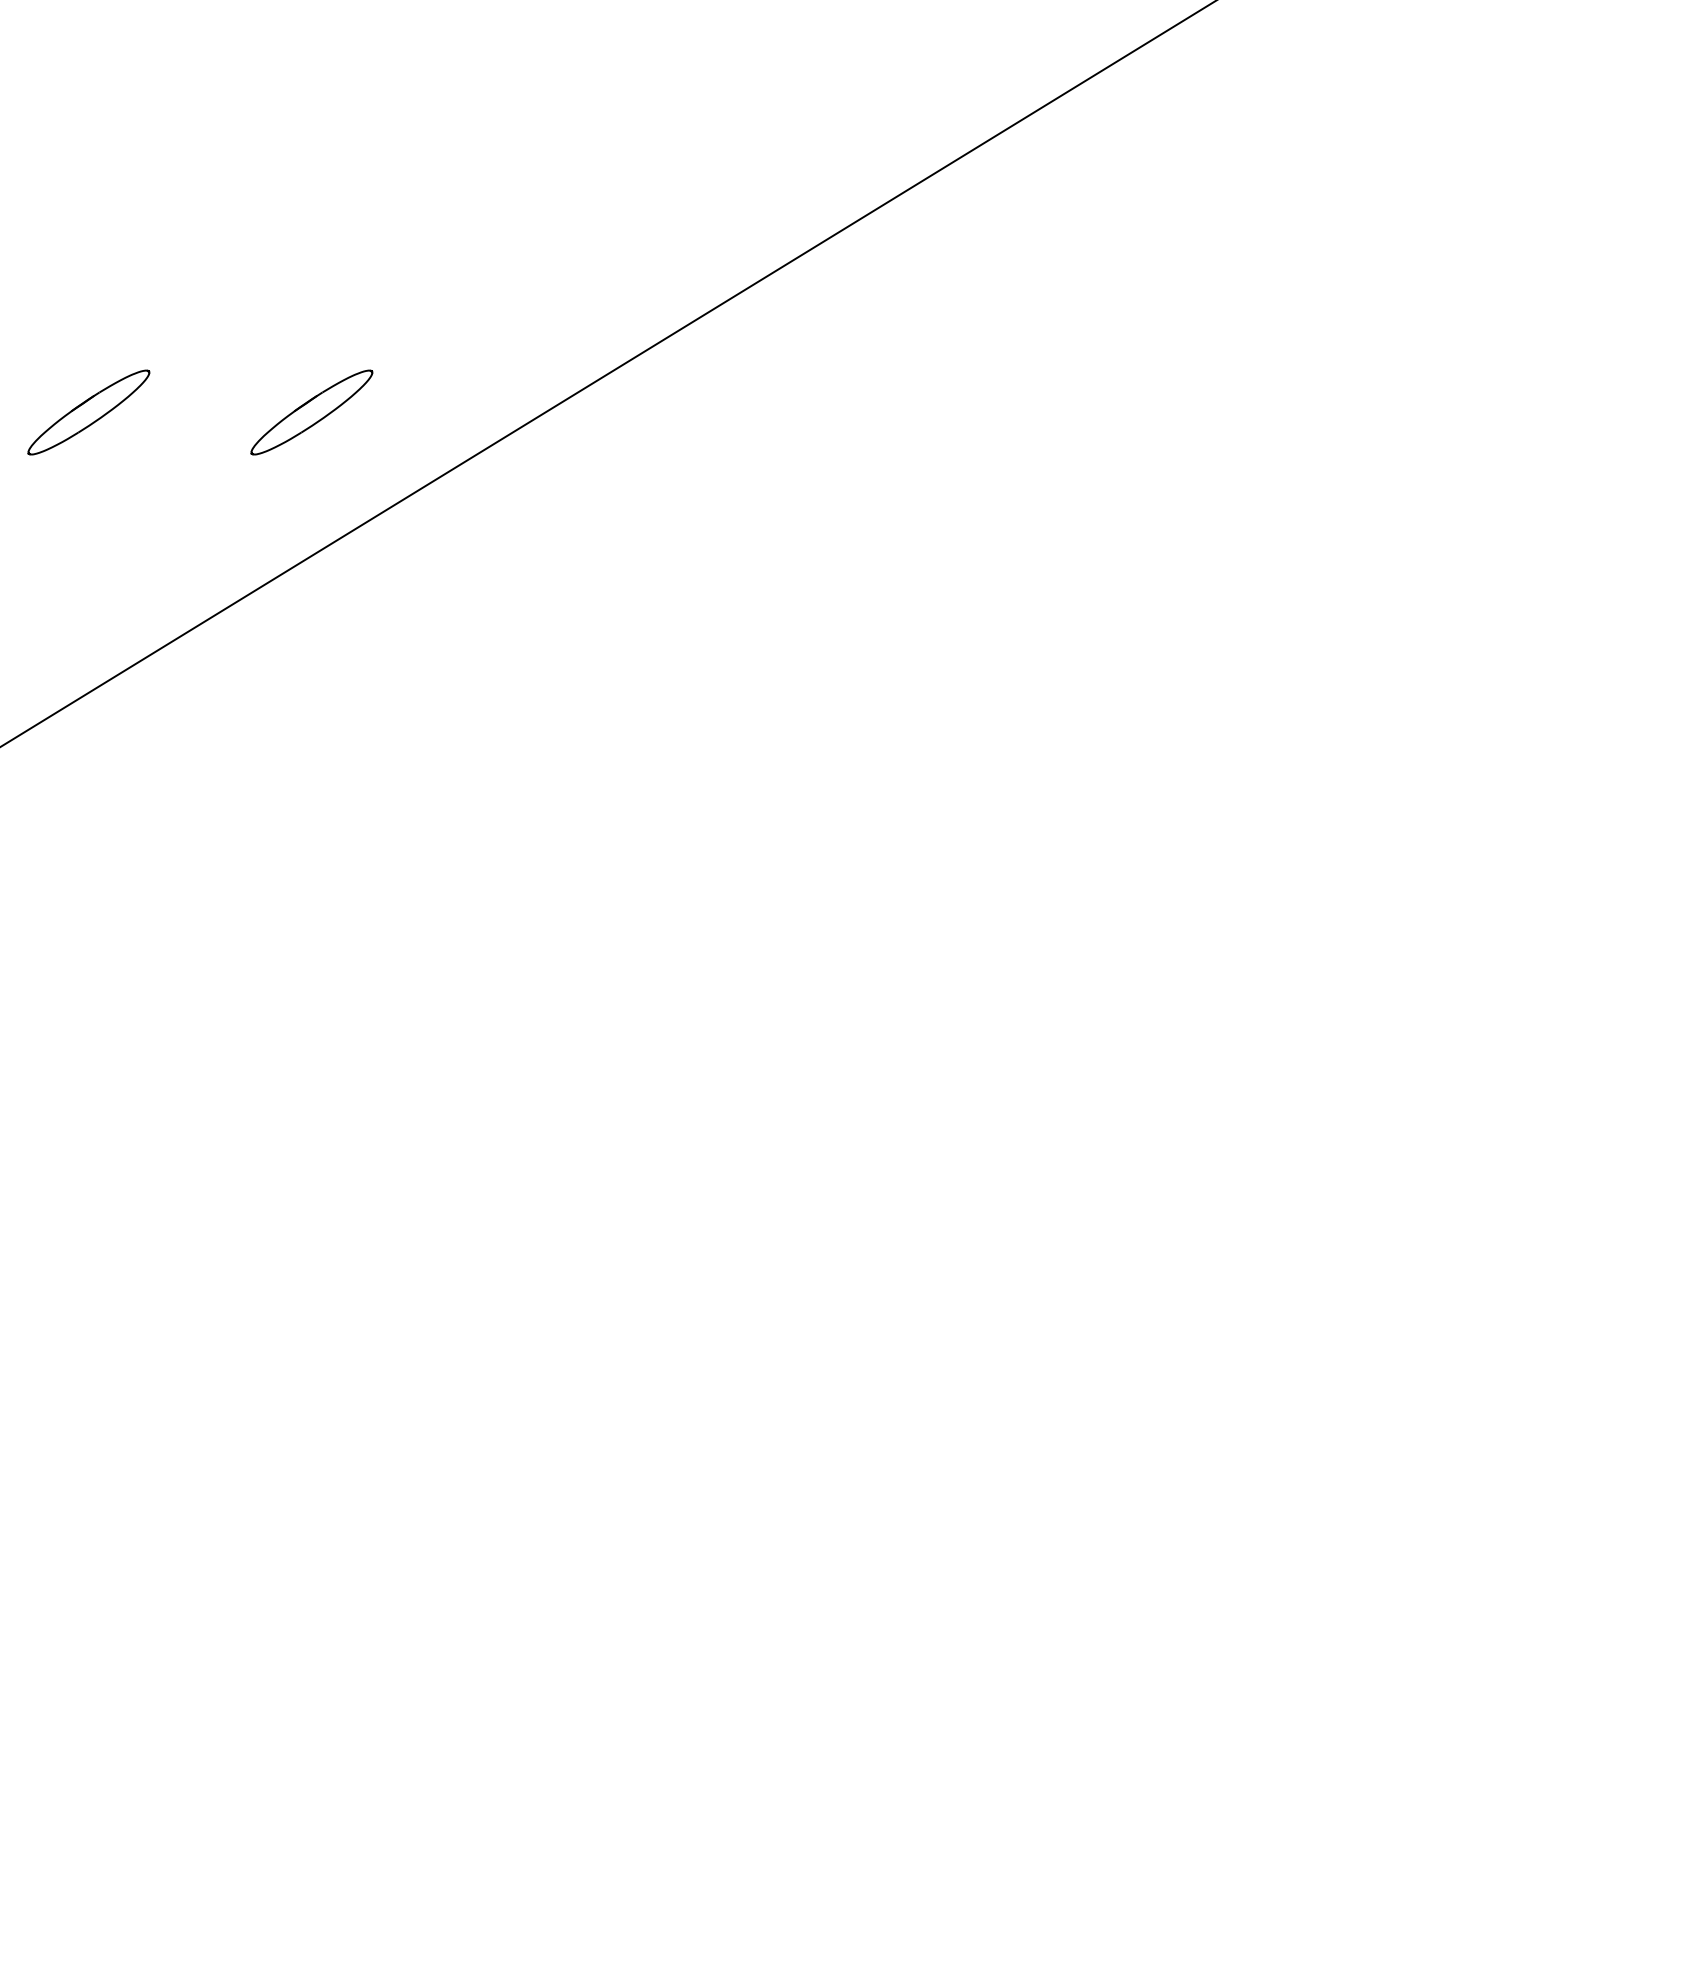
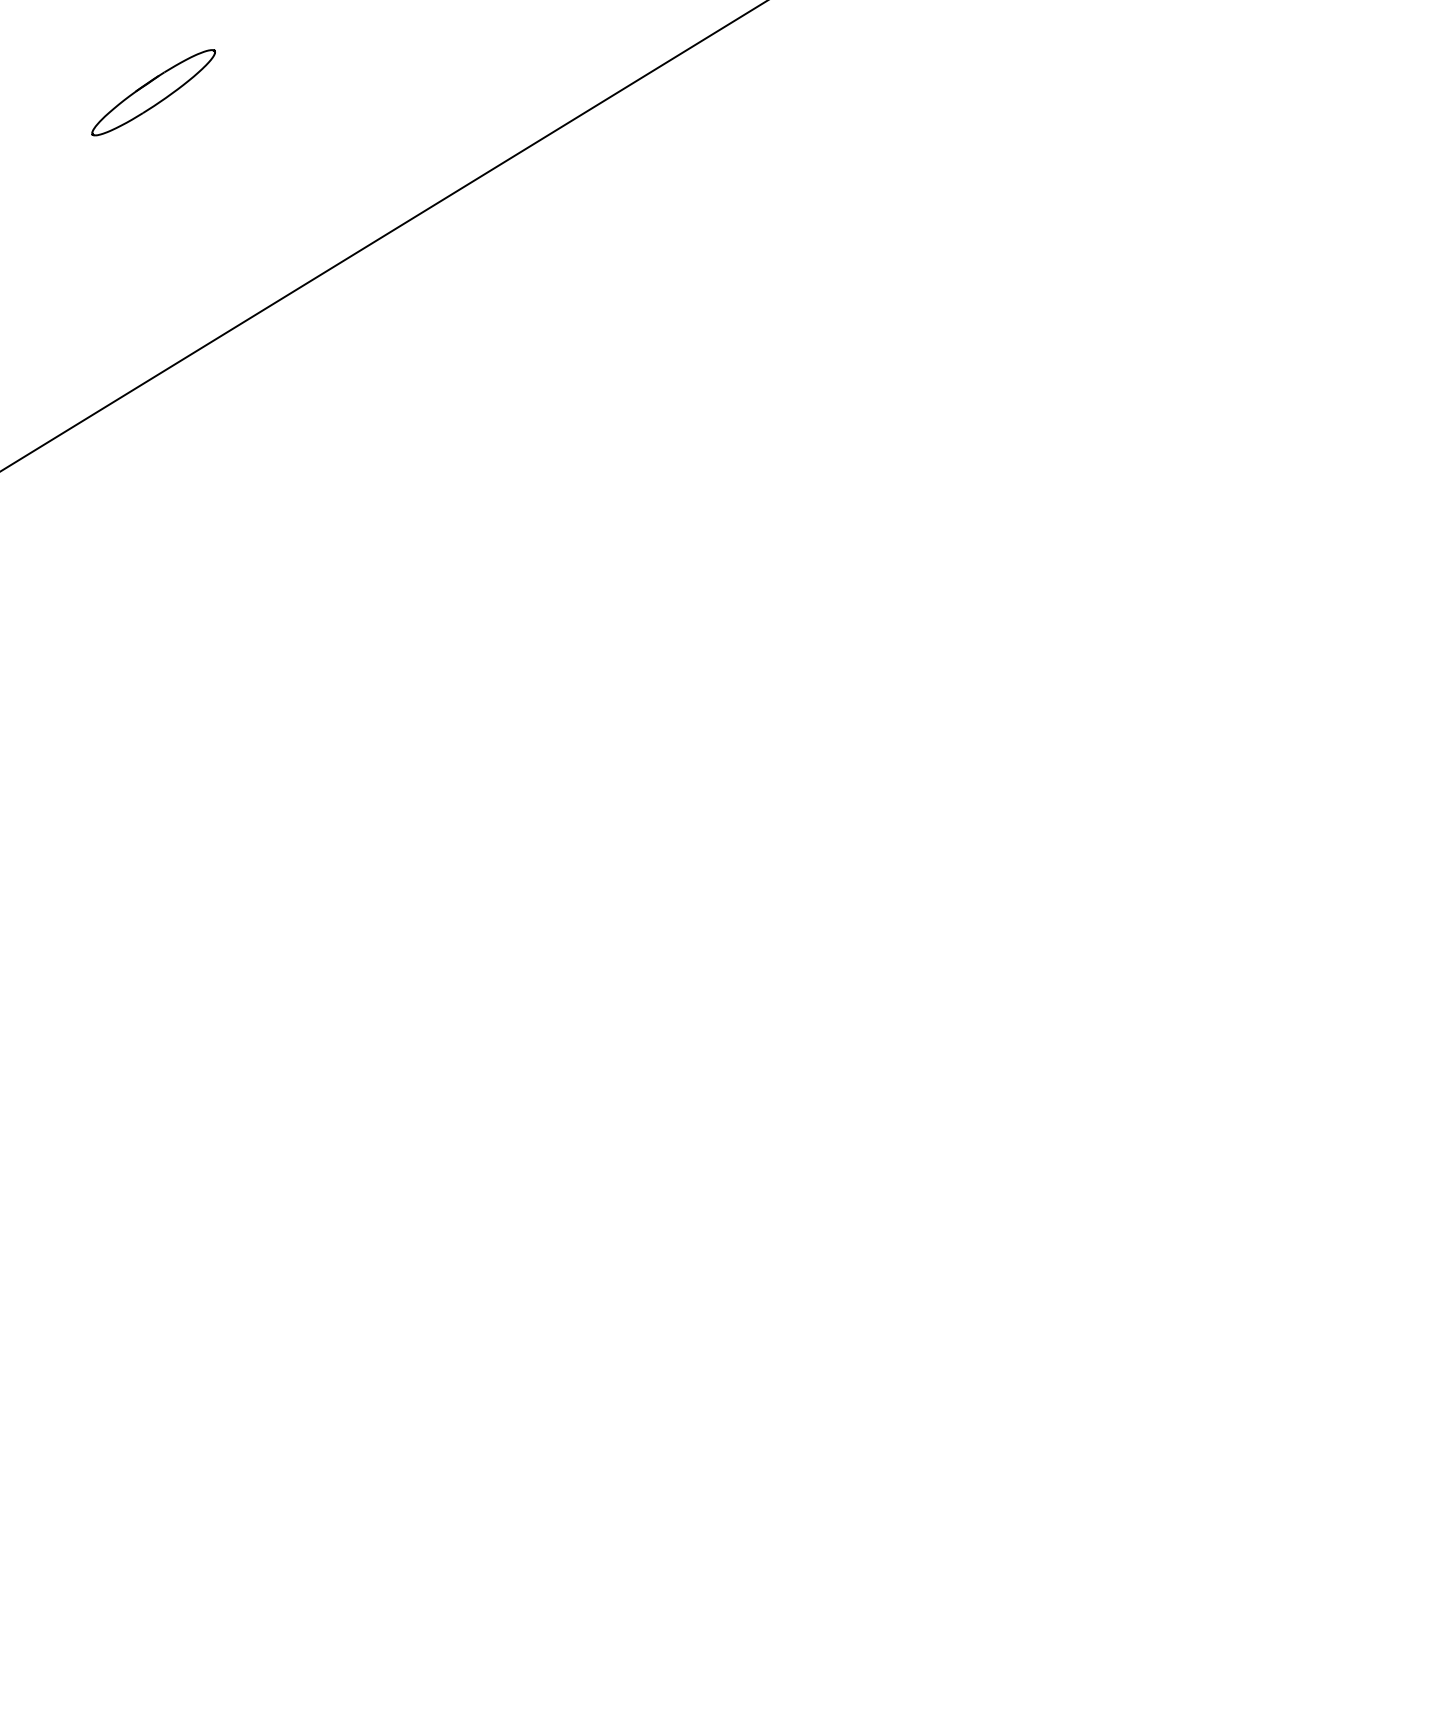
part: (311, 412) -> (379, 92), removed

